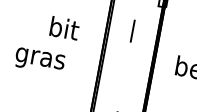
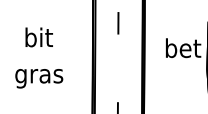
text: (63, 28) -> (38, 37), moved
text: (40, 60) -> (39, 78), moved

